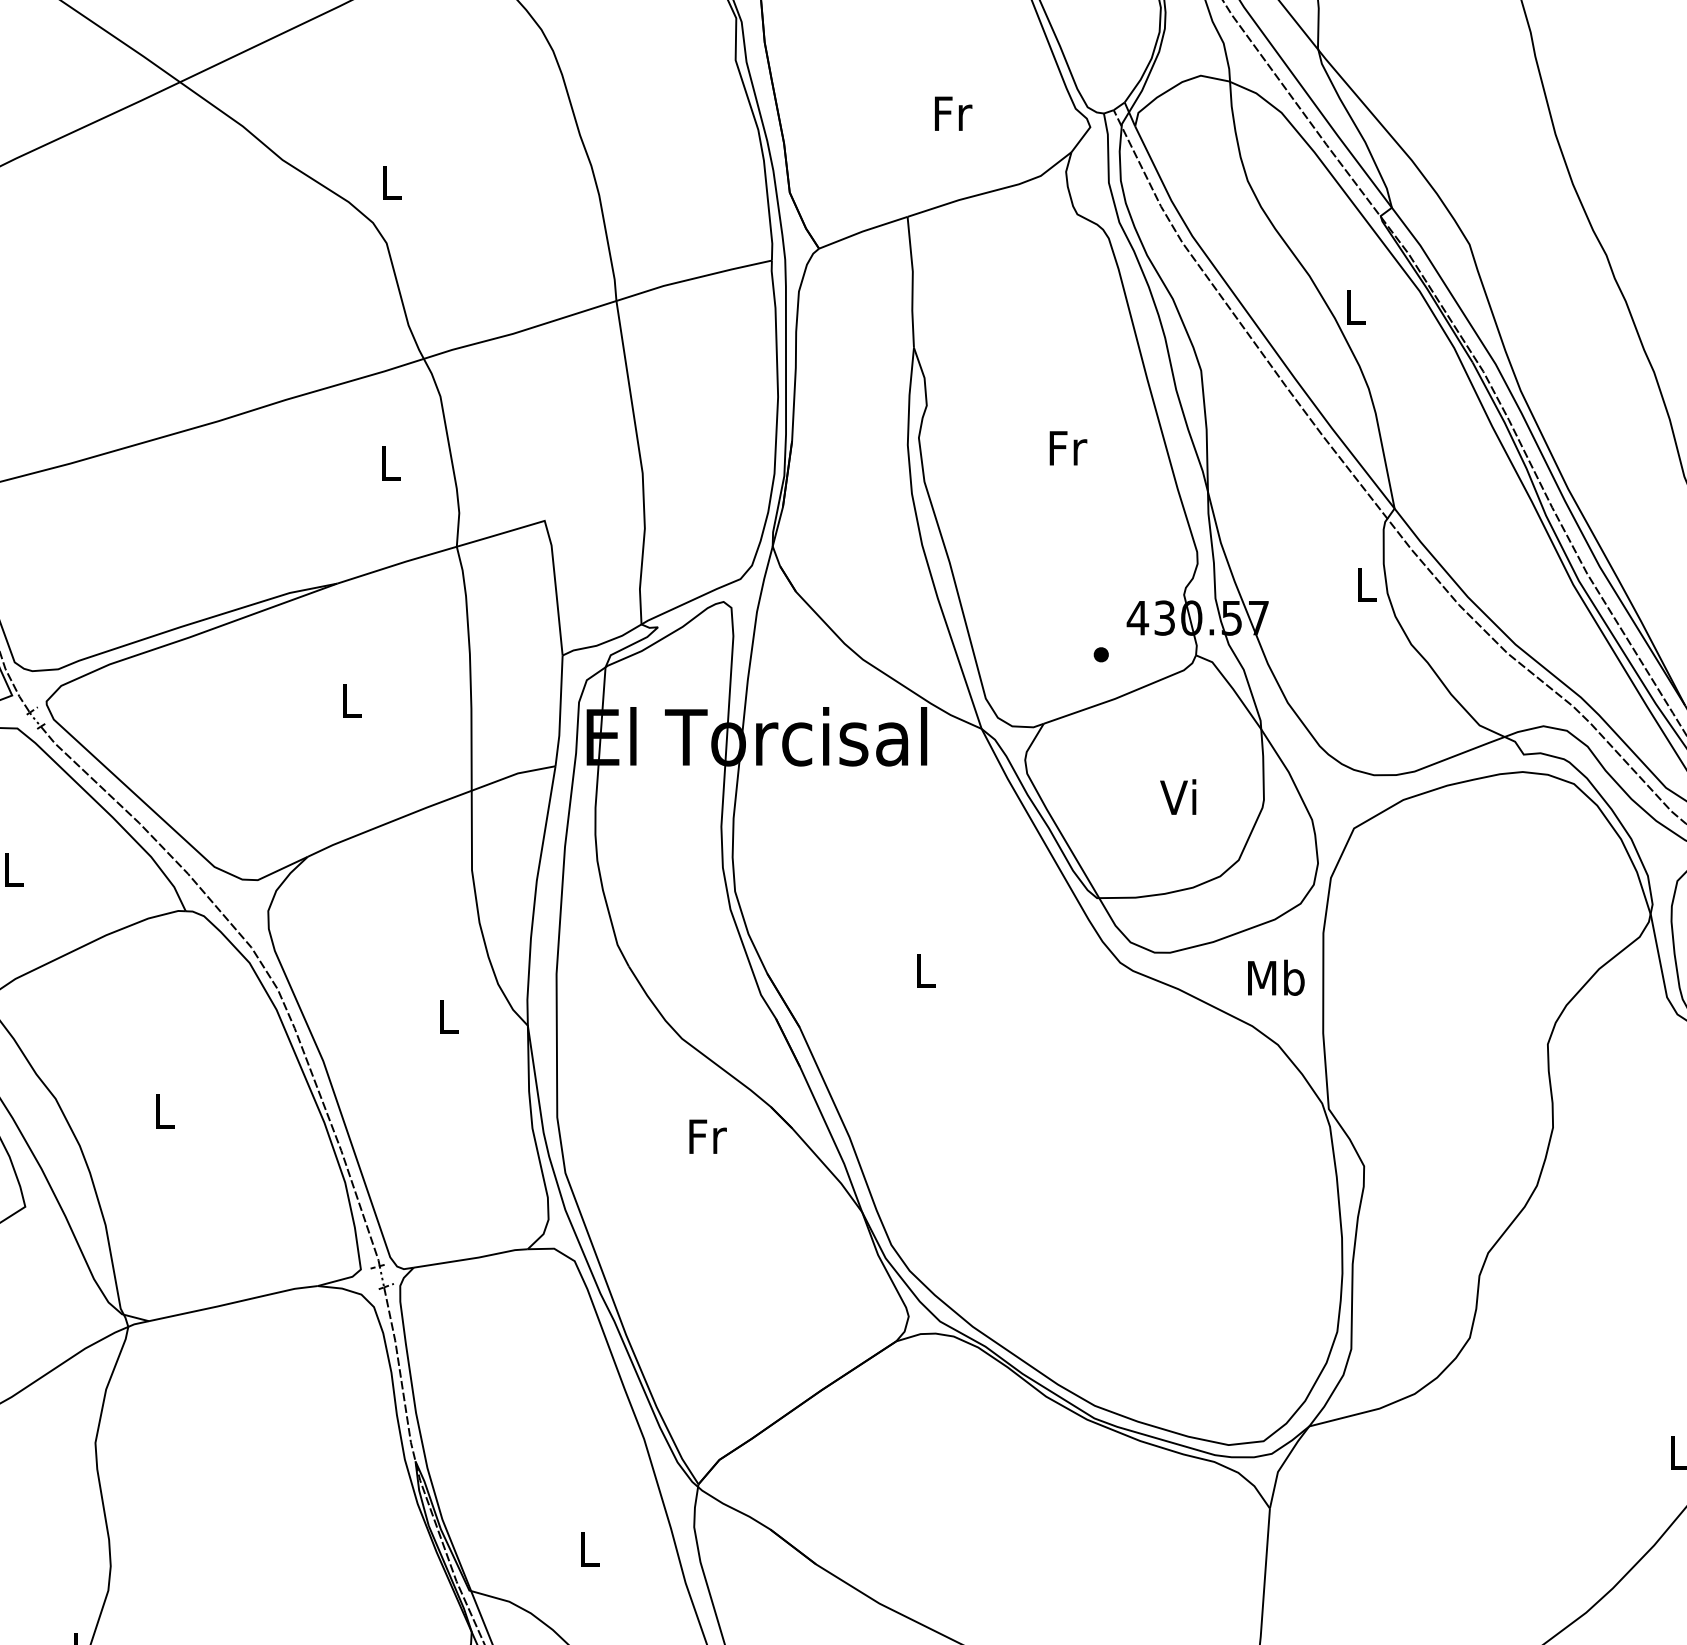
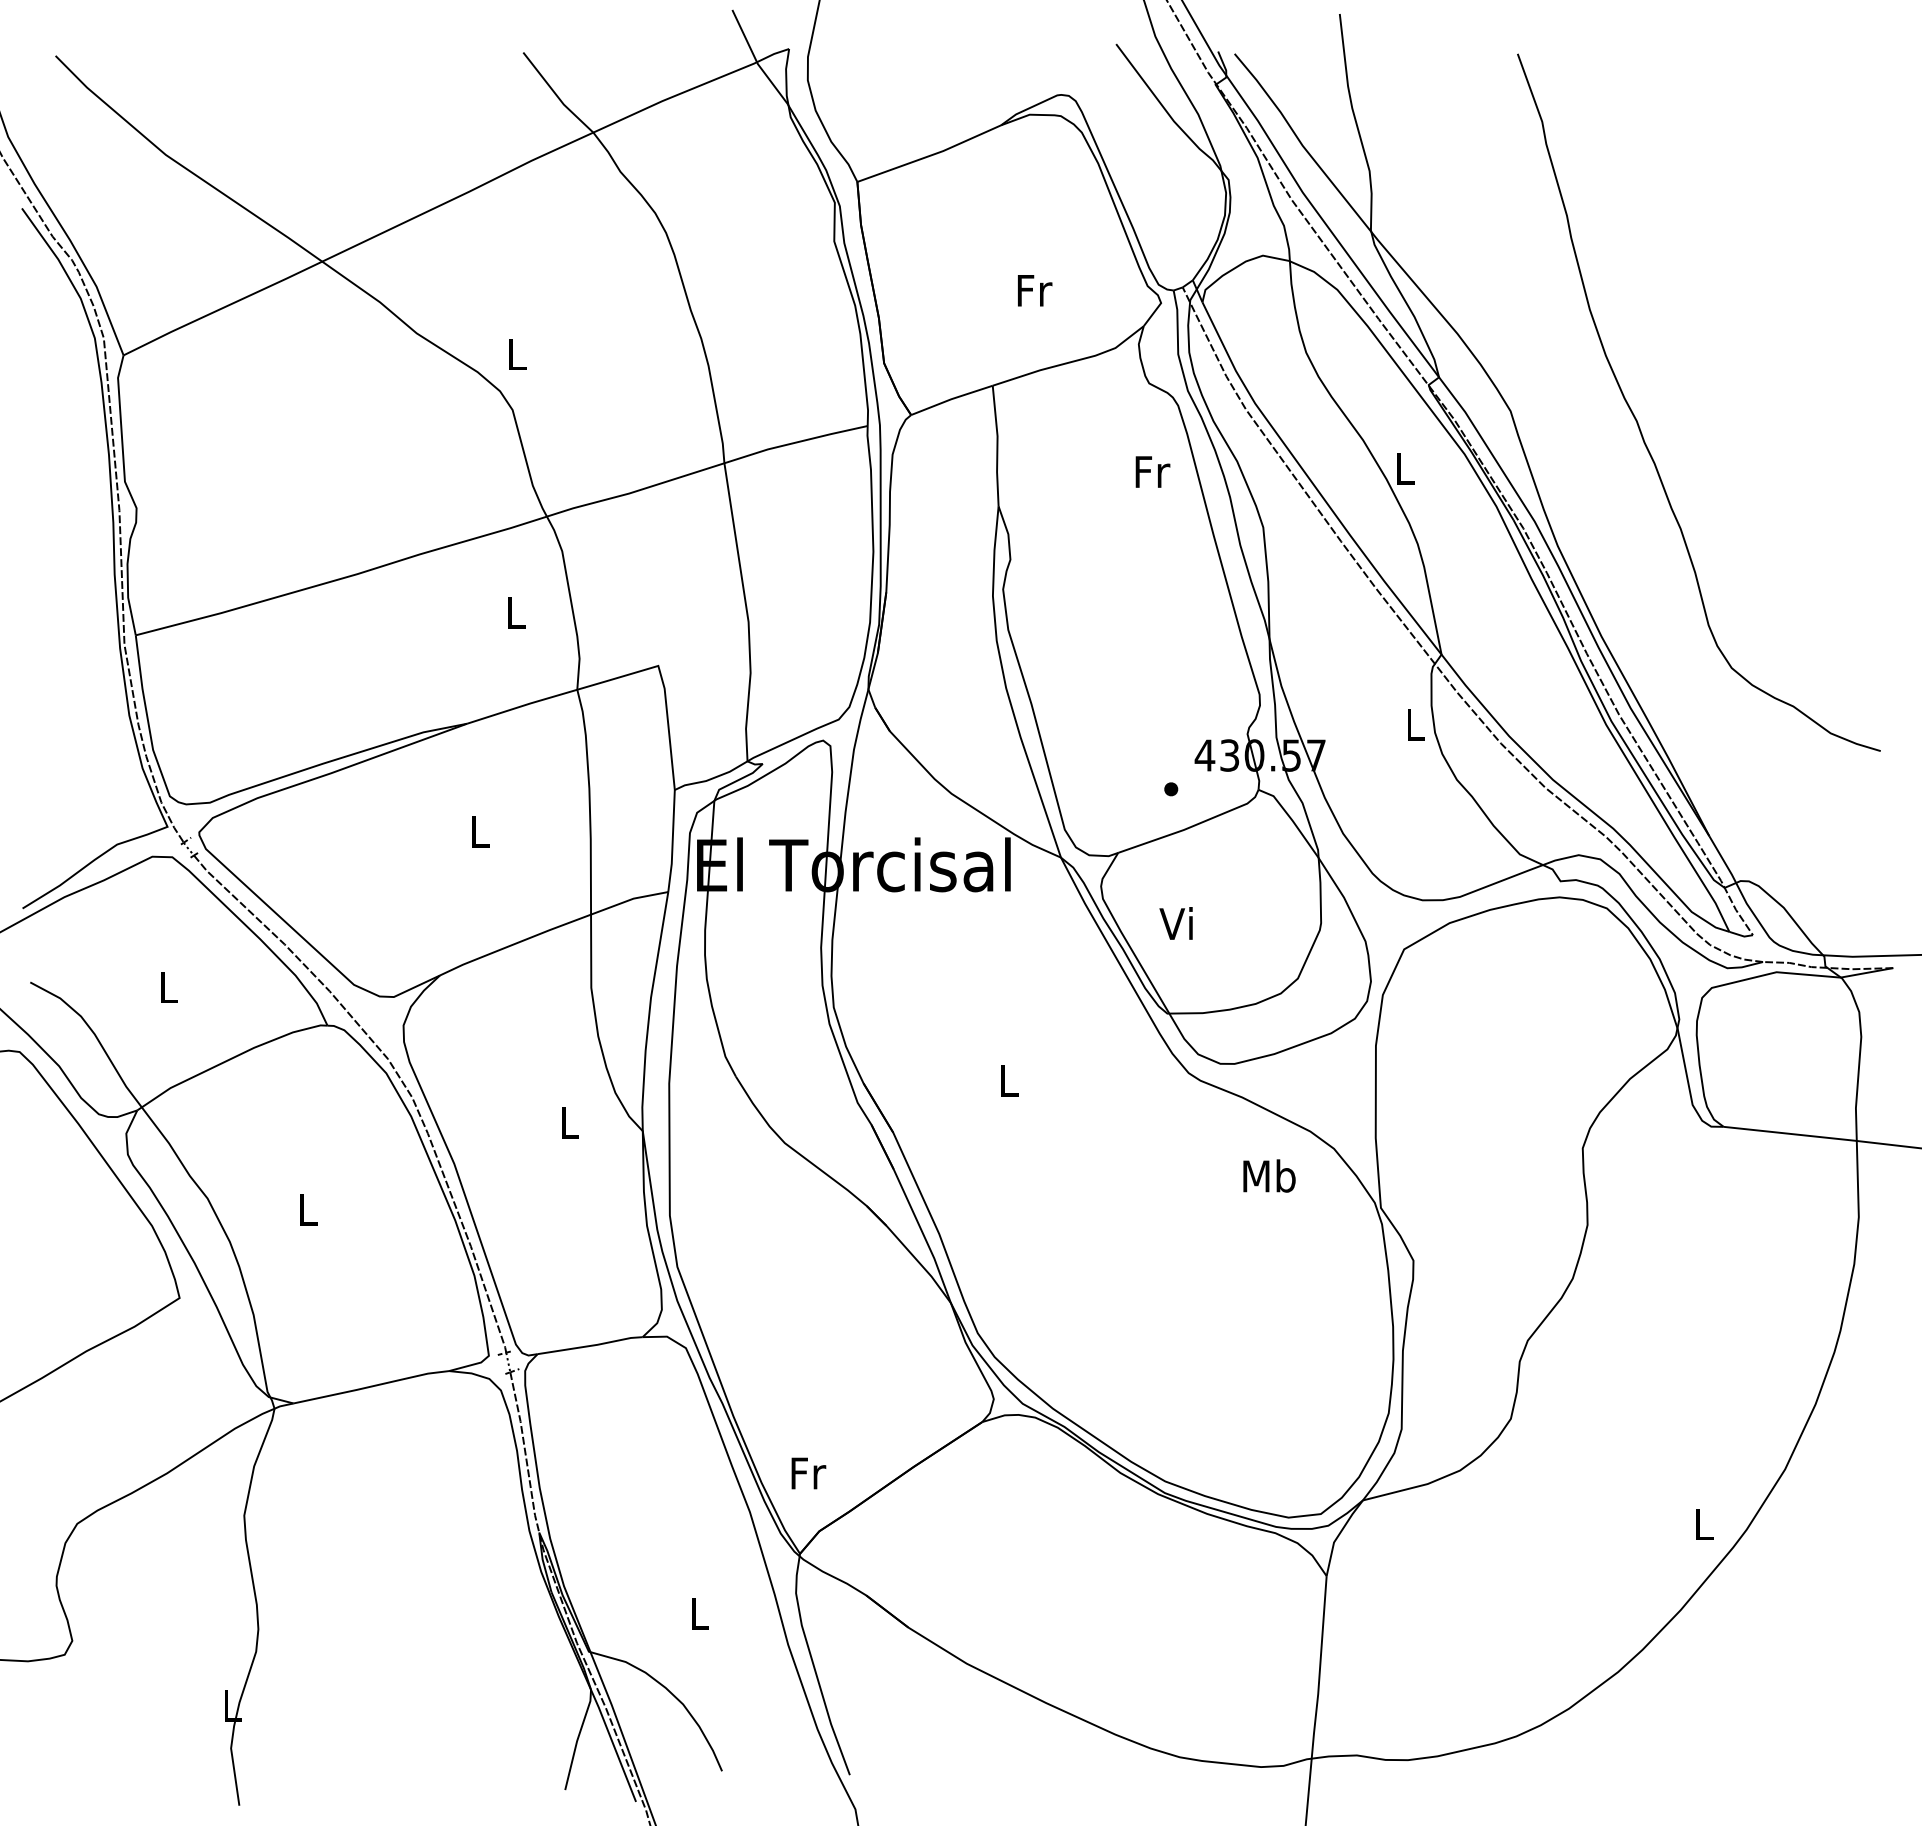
text: (1067, 447) -> (1152, 471), moved
text: (1177, 797) -> (1175, 923), moved
text: (1276, 977) -> (1269, 1175), moved
text: (707, 1136) -> (808, 1473), moved

